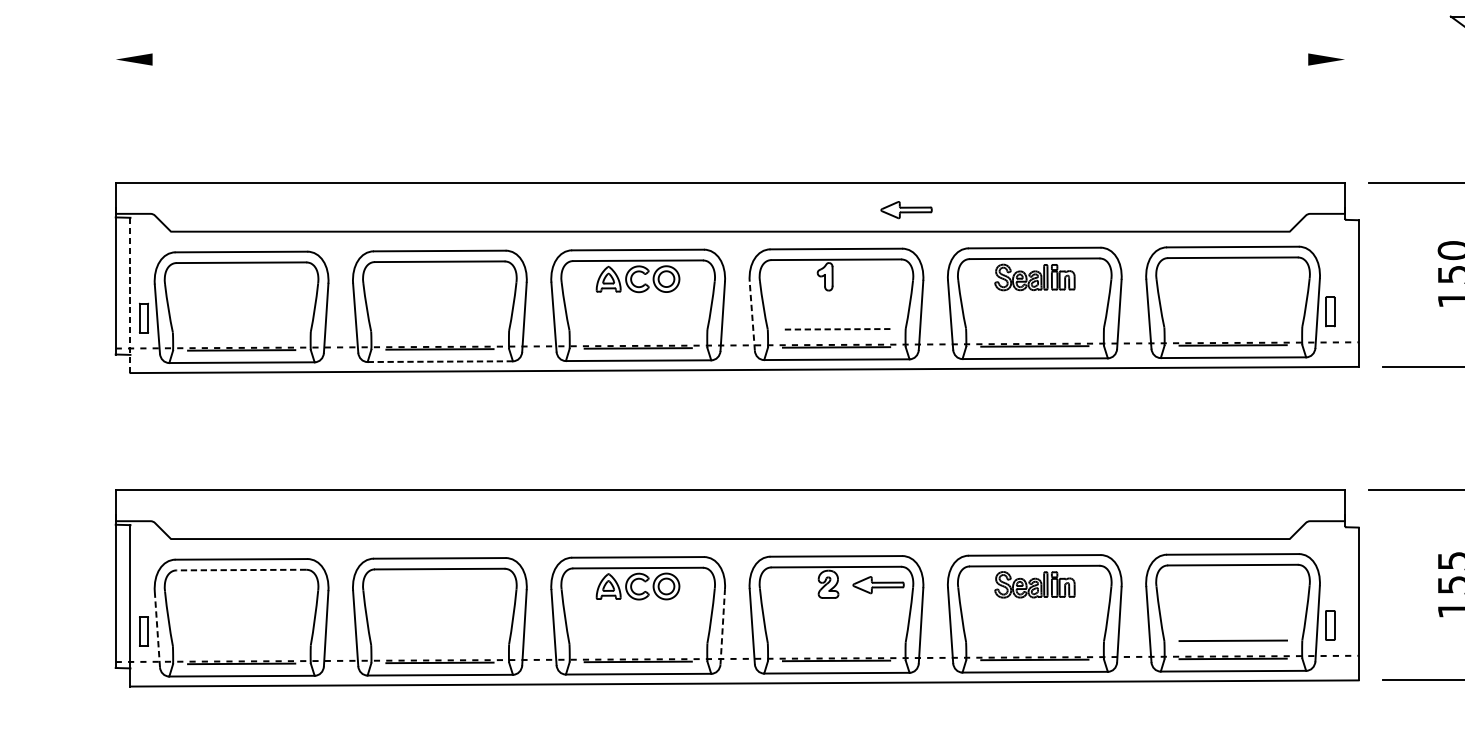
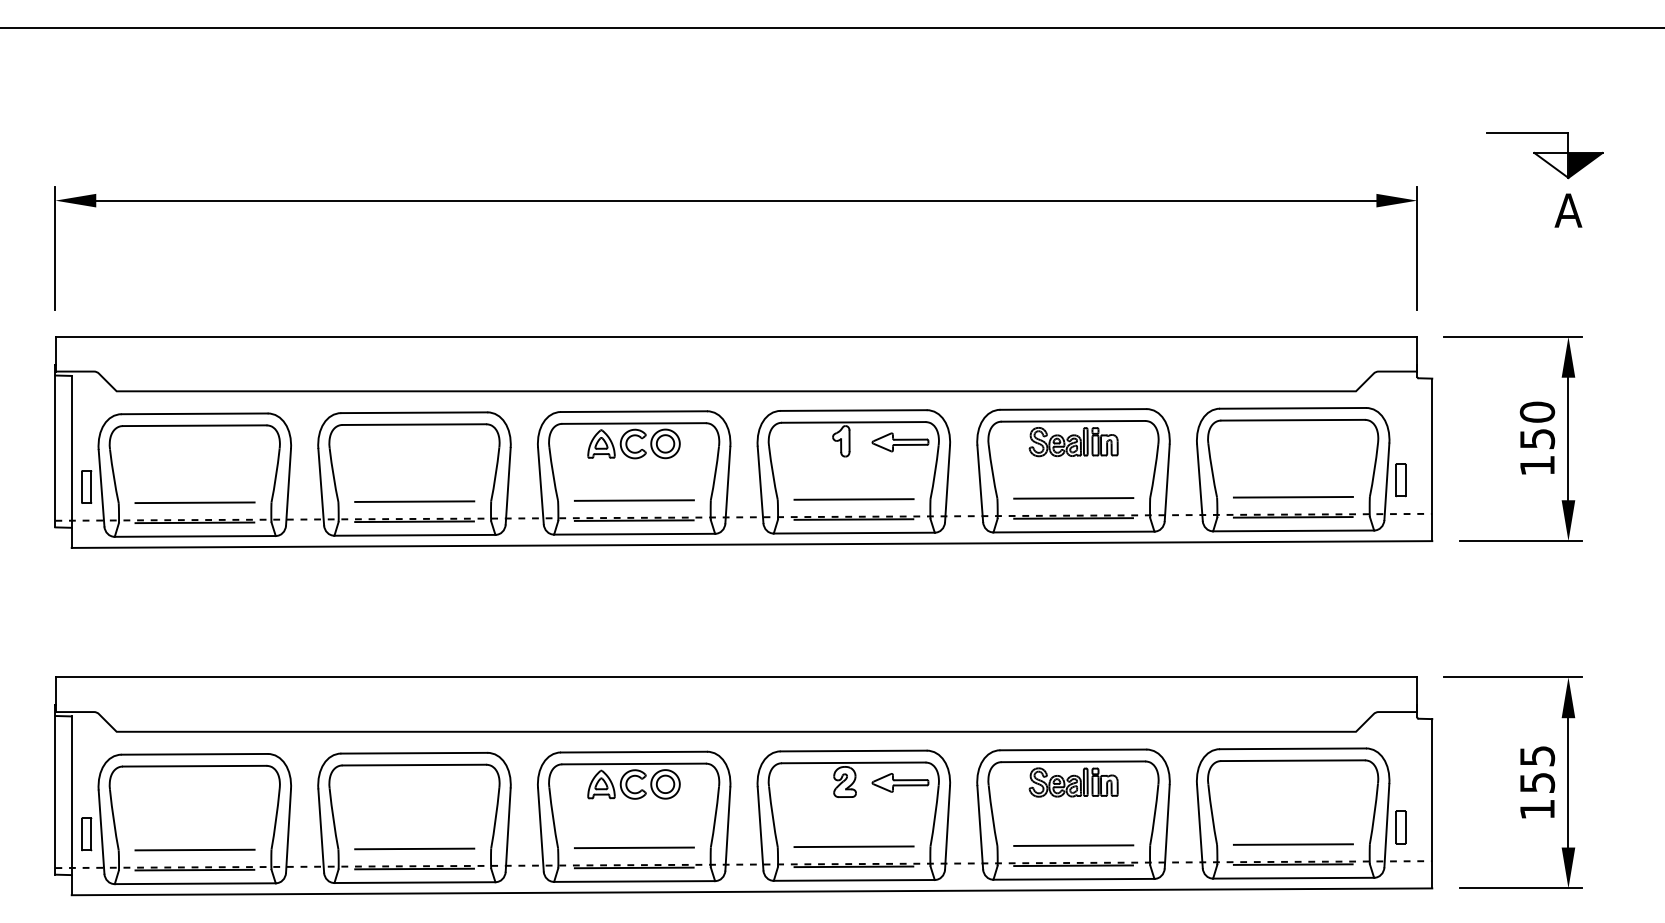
line: (730, 59) -> (736, 200), added
line: (115, 102) -> (55, 248), added
line: (1345, 102) -> (1417, 248), added
part: (906, 210) -> (900, 442), moved
line: (130, 295) -> (71, 461), dashed -> solid
line: (752, 315) -> (760, 484), dashed -> solid
line: (1232, 326) -> (1292, 496), added
line: (1034, 328) -> (1073, 498), added
line: (837, 329) -> (854, 499), dashed -> solid
line: (637, 330) -> (633, 500), added
line: (439, 331) -> (414, 501), added
line: (241, 332) -> (194, 502), added
line: (439, 361) -> (414, 535), dashed -> solid
line: (241, 570) -> (194, 766), dashed -> solid
line: (722, 626) -> (727, 828), dashed -> solid
line: (157, 629) -> (101, 832), dashed -> solid
line: (1034, 641) -> (1073, 845), added
line: (836, 642) -> (853, 846), added
line: (637, 643) -> (633, 847), added
line: (439, 644) -> (414, 848), added
line: (241, 645) -> (194, 849), added

